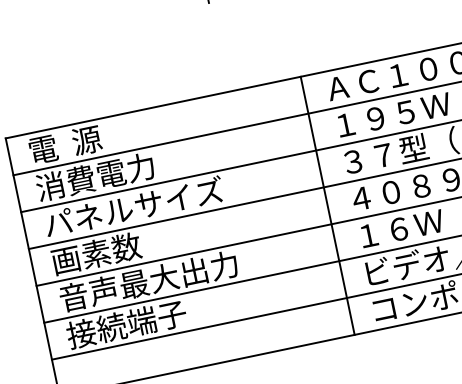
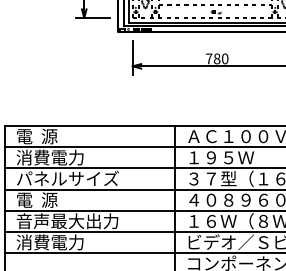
text: (95, 252) -> (41, 199), 画素数 -> 電  源
text: (126, 324) -> (50, 242), 接続端子 -> 消費電力

